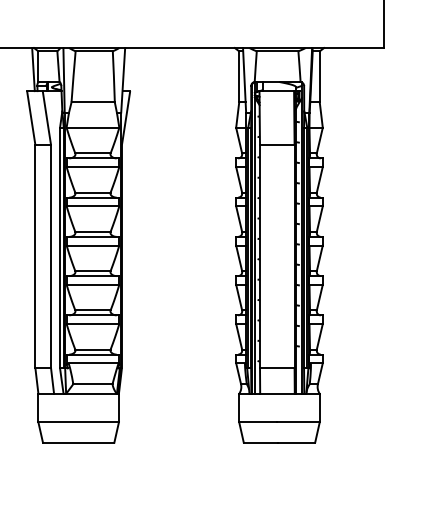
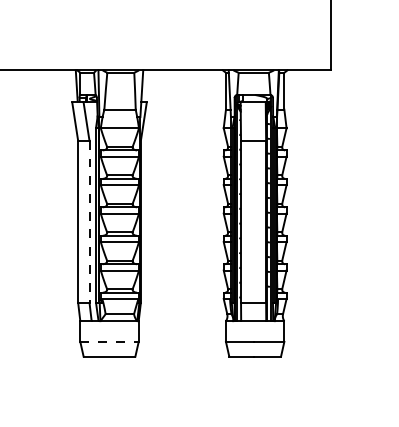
line: (51, 256) -> (89, 221), solid -> dashed
line: (80, 421) -> (110, 341), solid -> dashed

